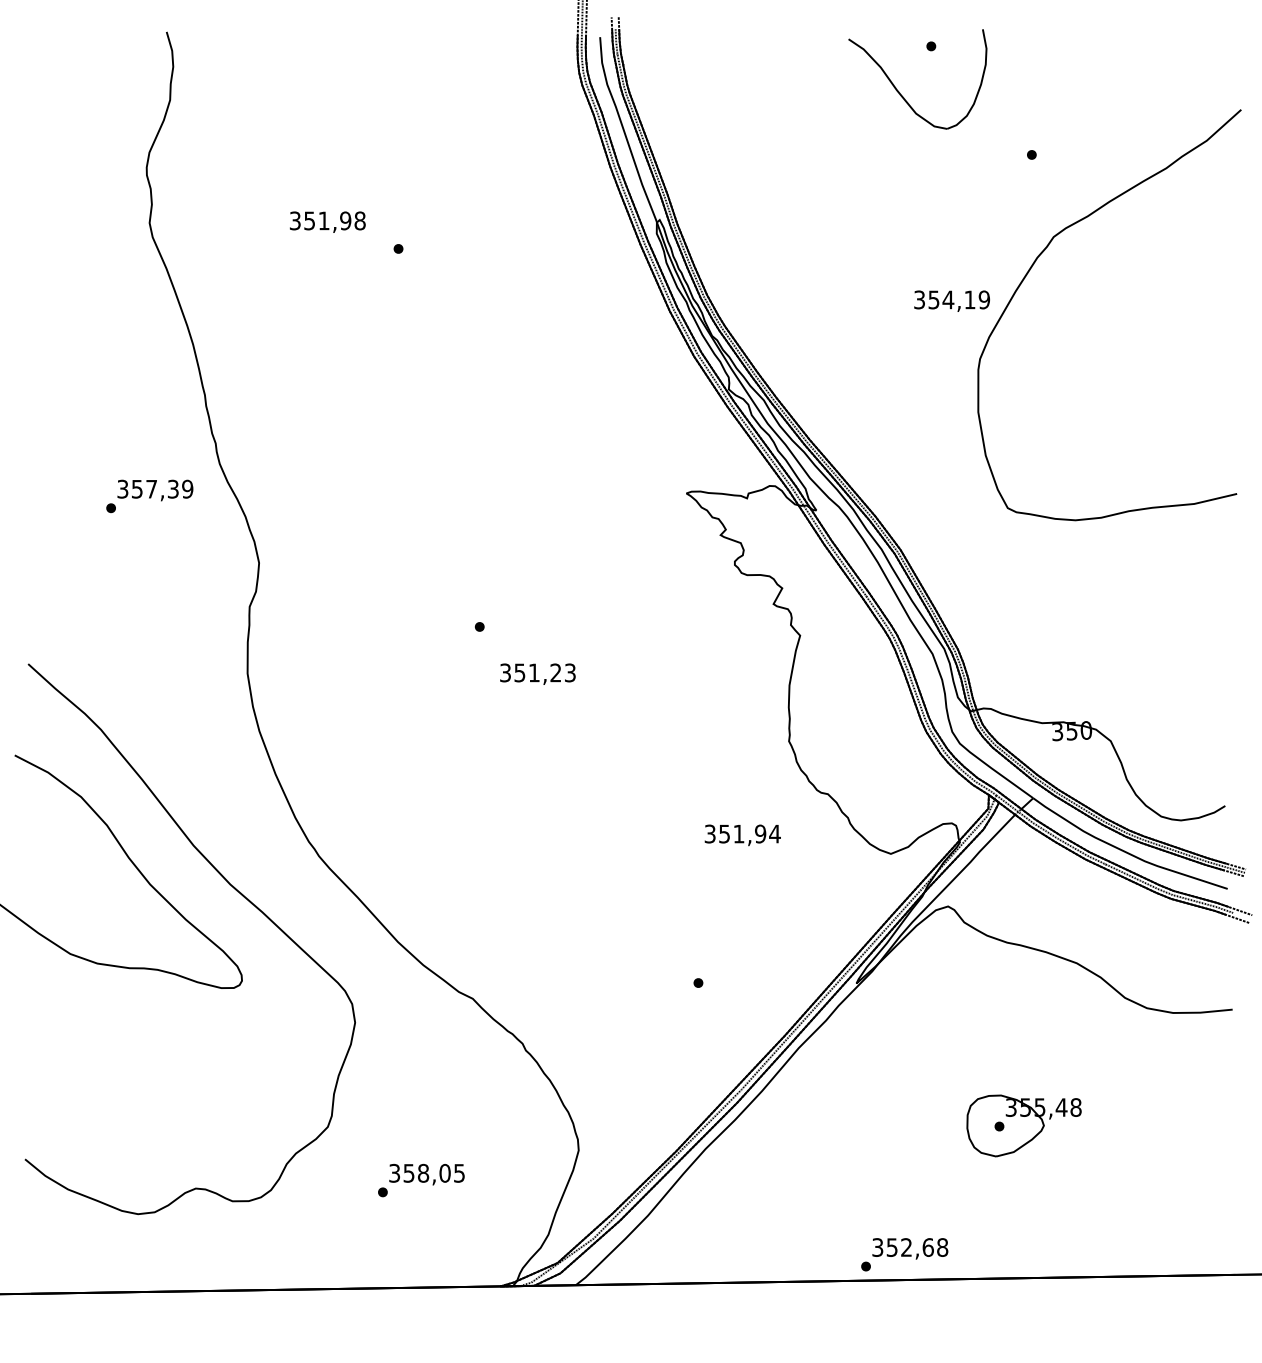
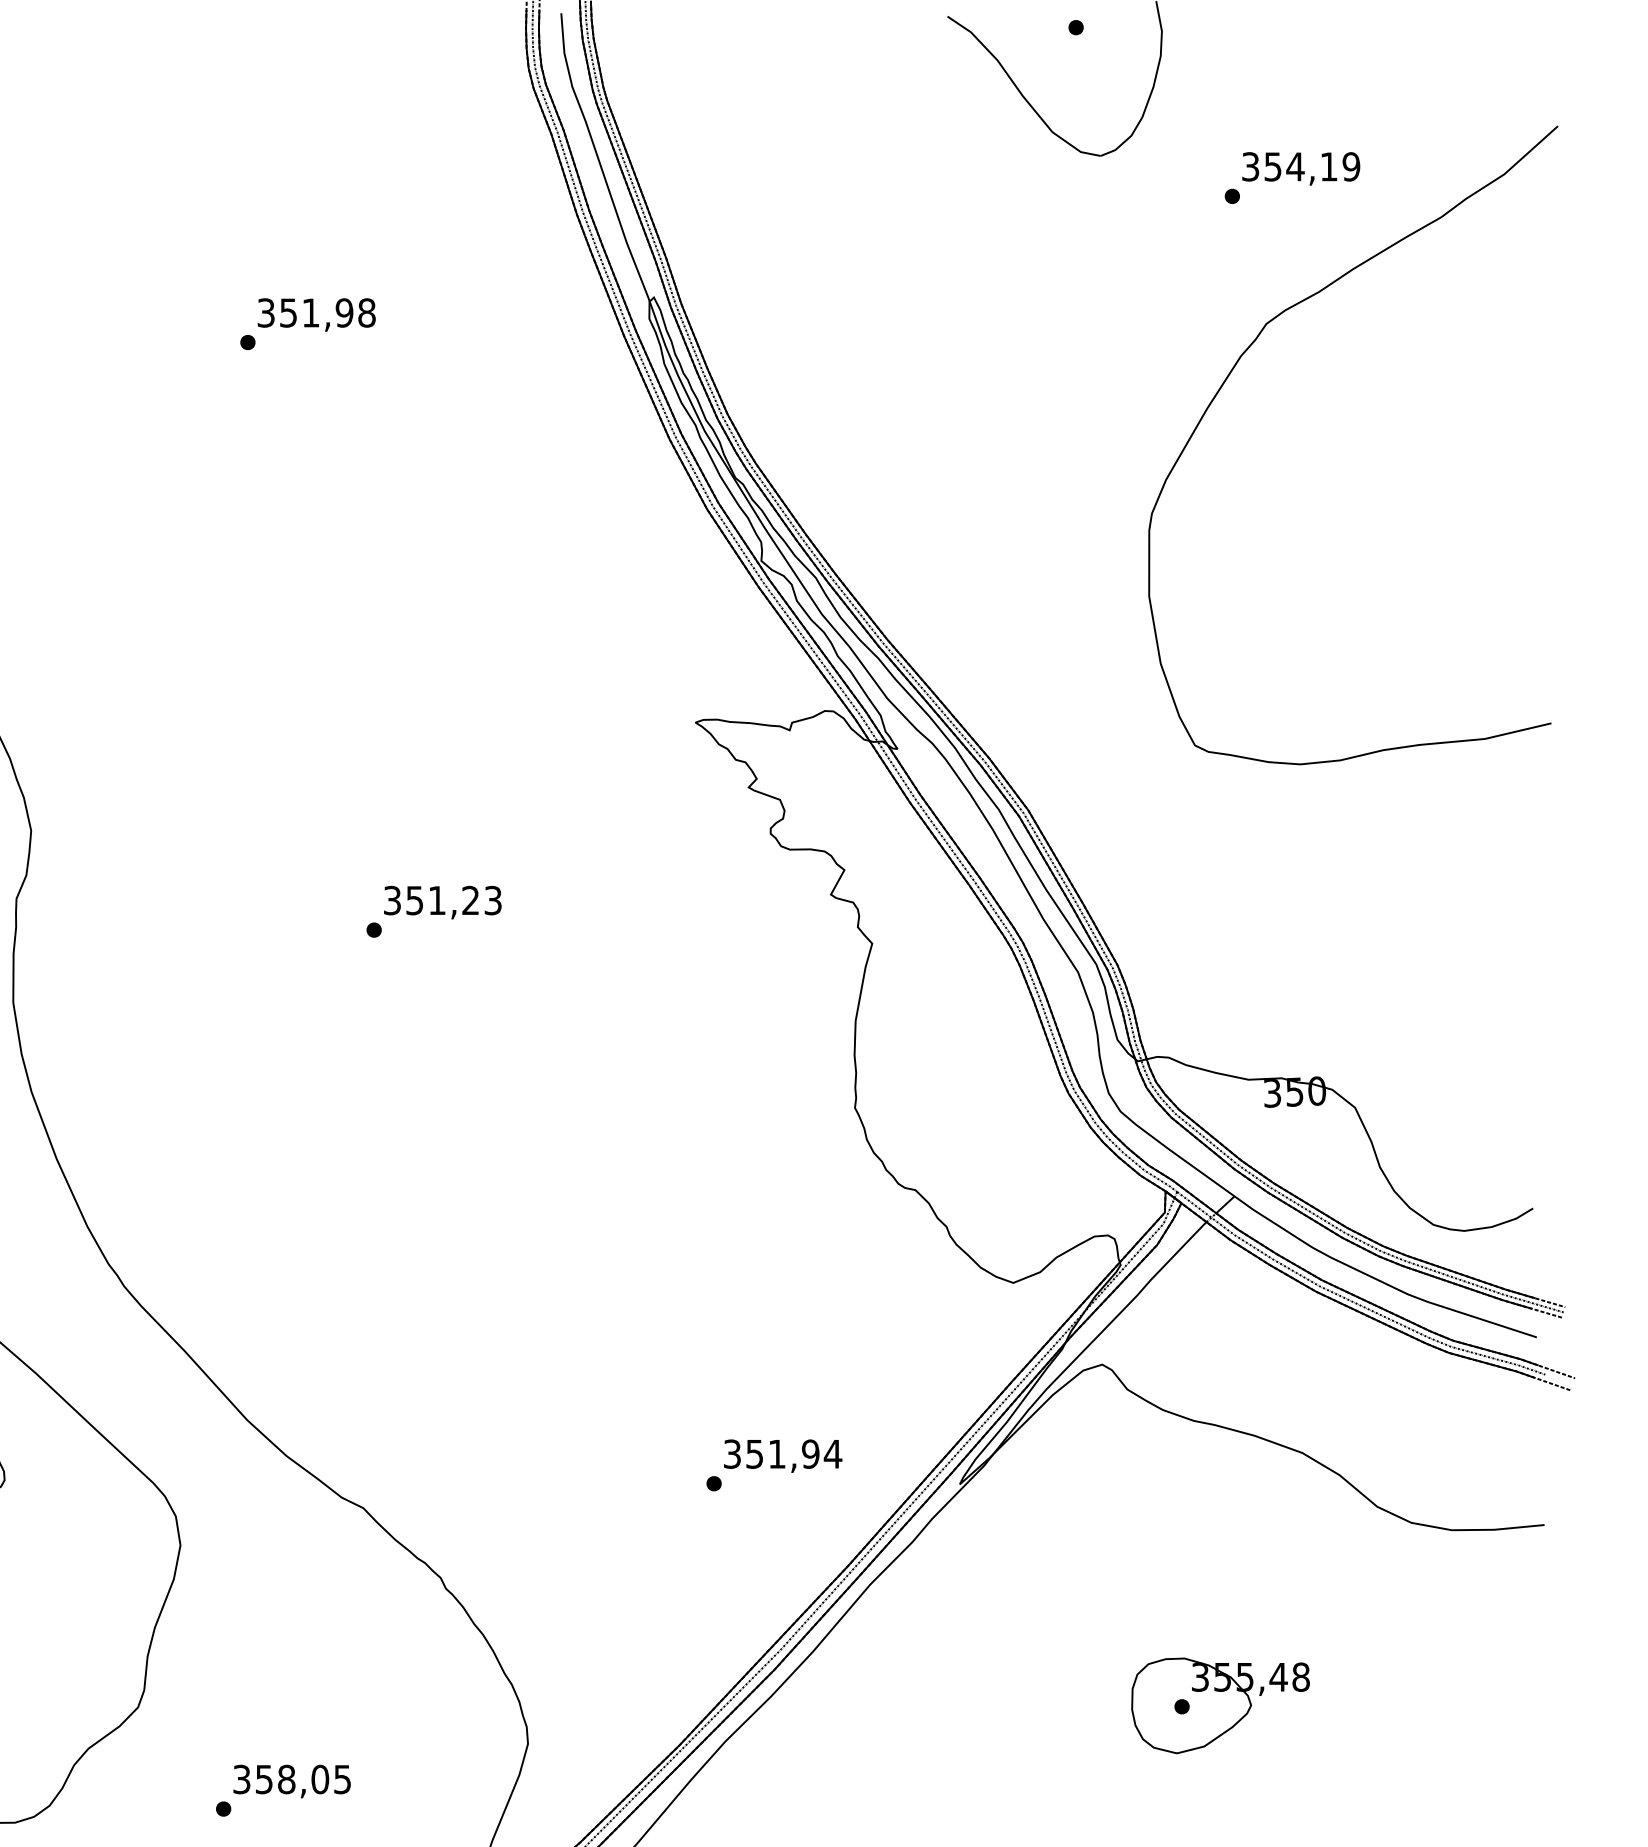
text: (327, 221) -> (316, 313), moved
text: (951, 300) -> (1300, 167), moved
text: (537, 673) -> (442, 901), moved
text: (742, 835) -> (782, 1456), moved

